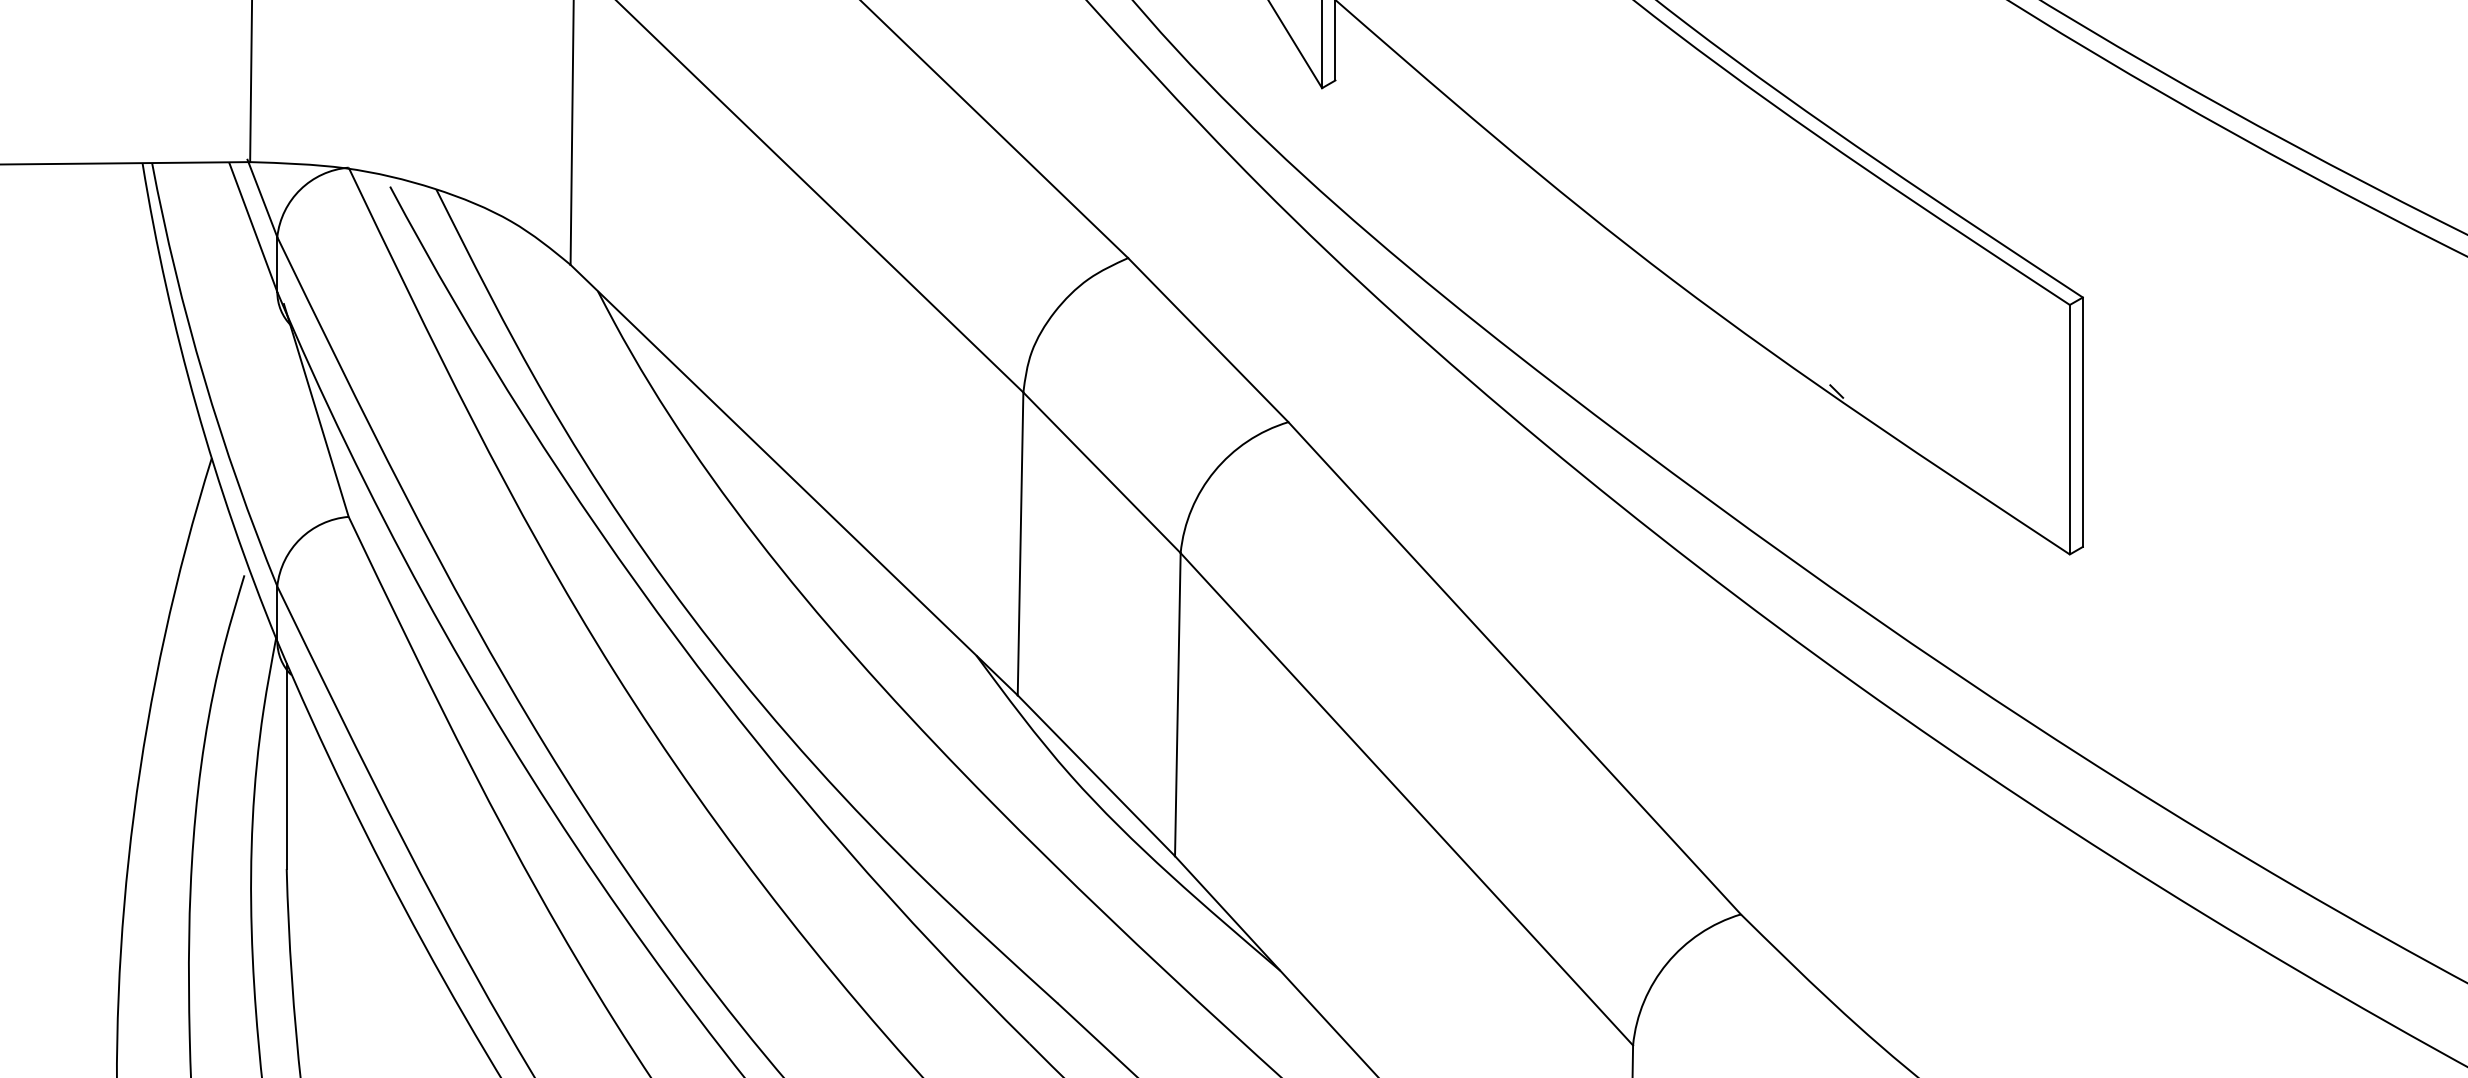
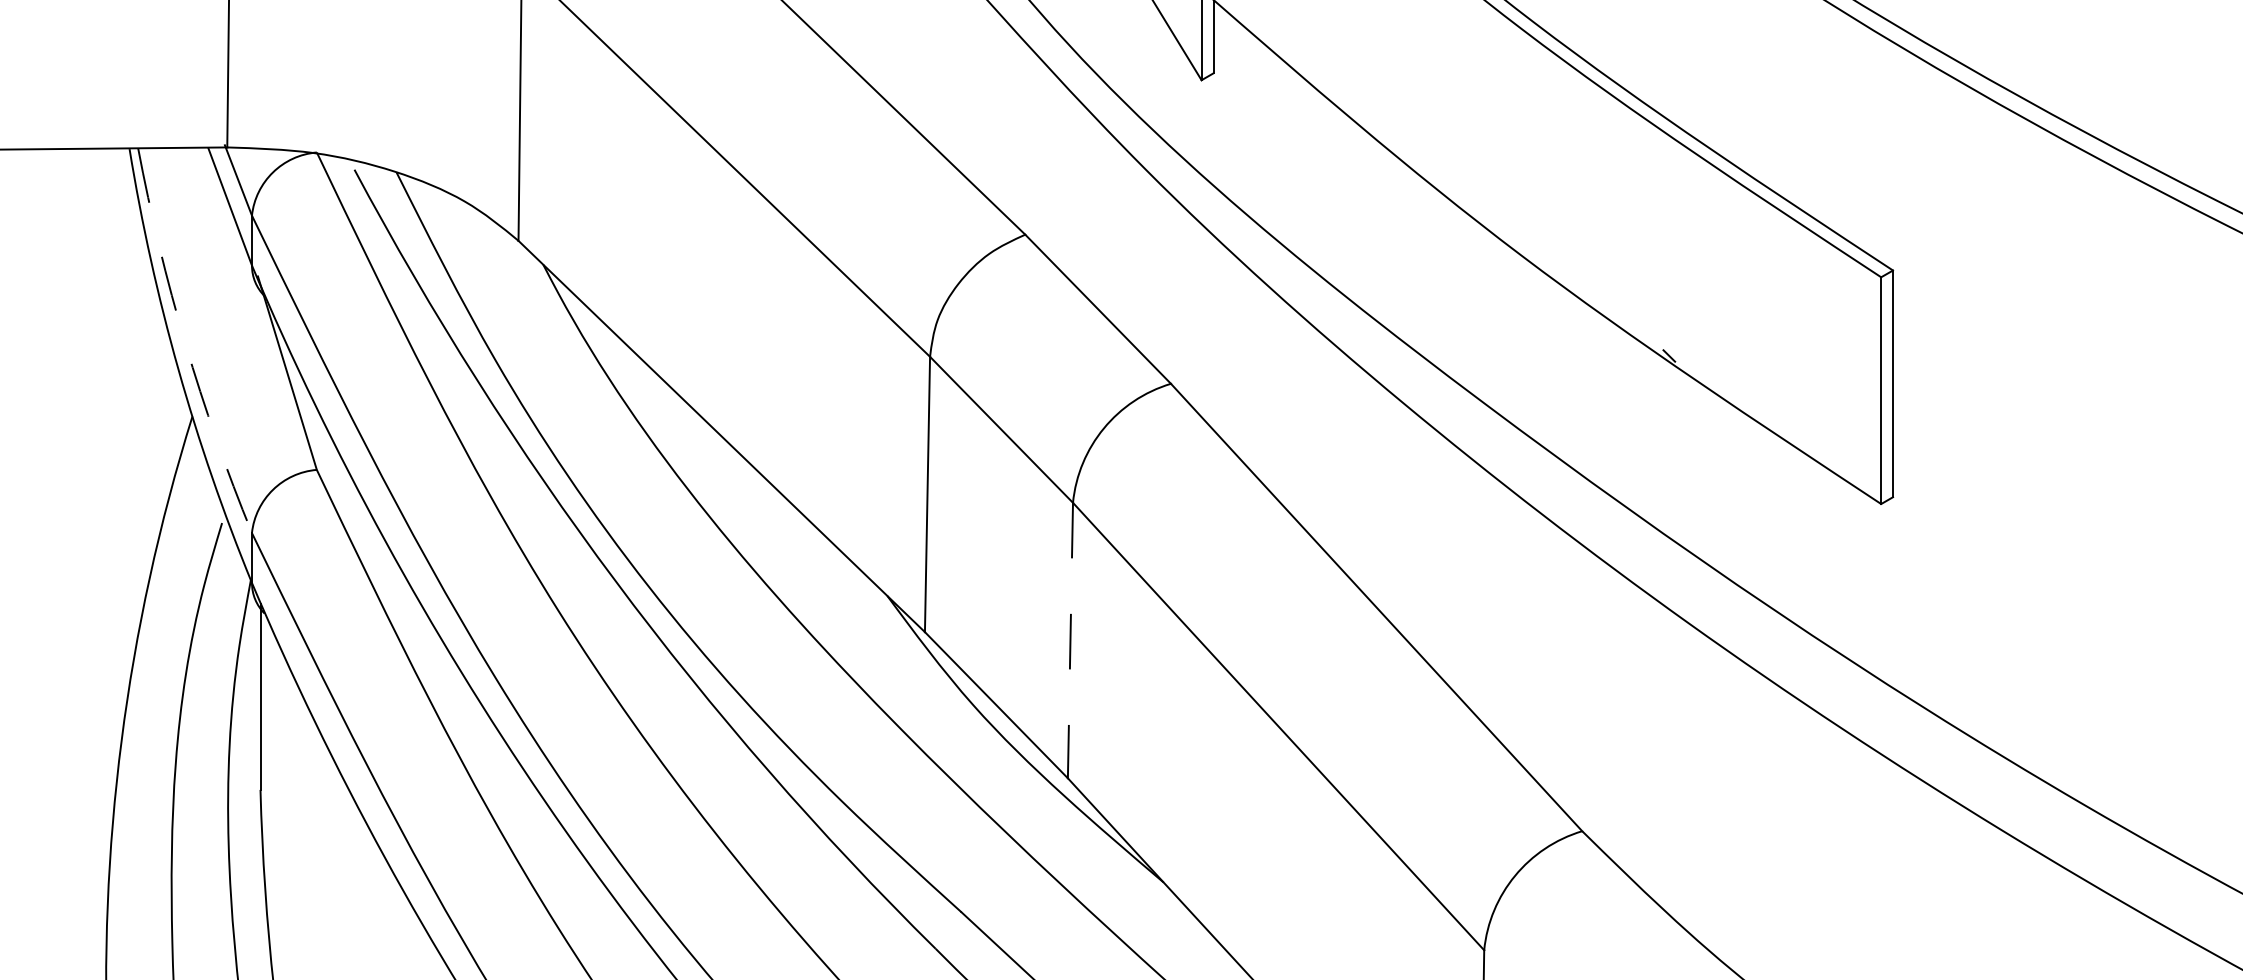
arc: (204, 377) -> (185, 343), solid -> dashed
line: (1177, 704) -> (1070, 640), solid -> dashed

